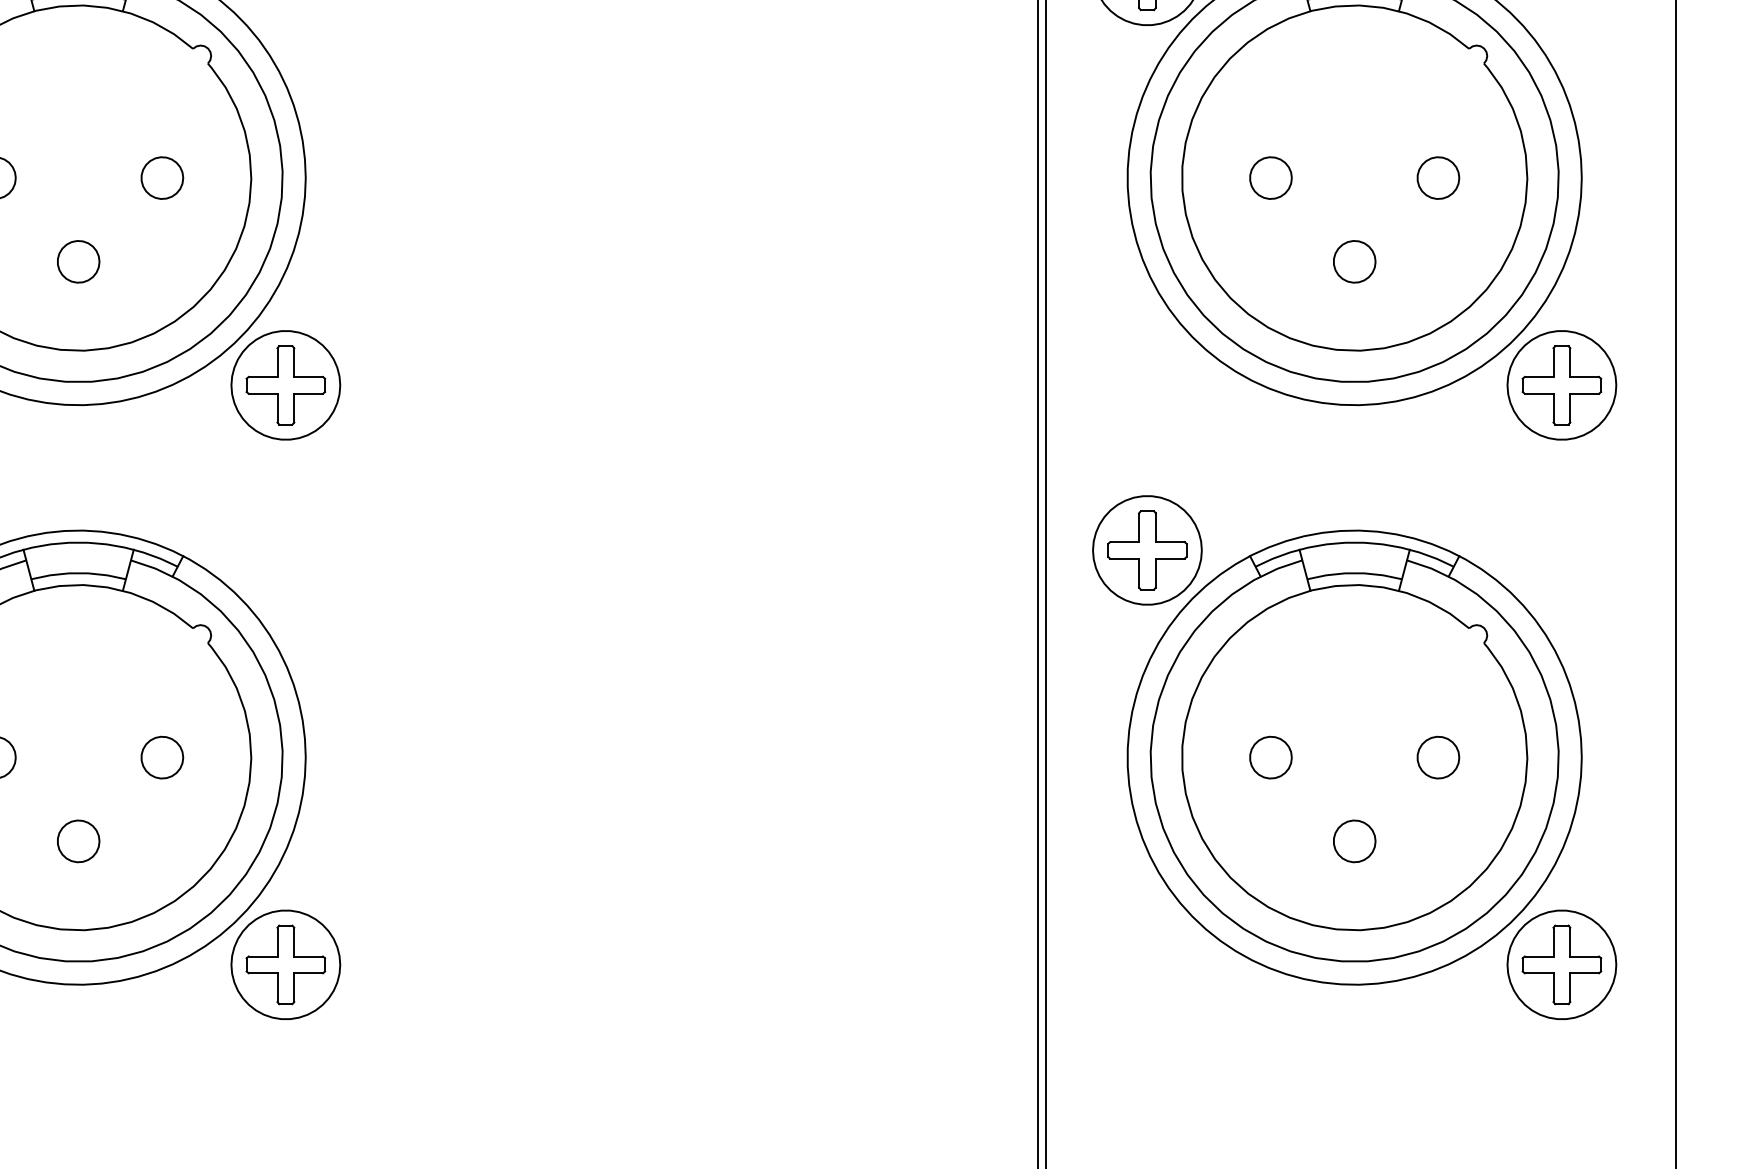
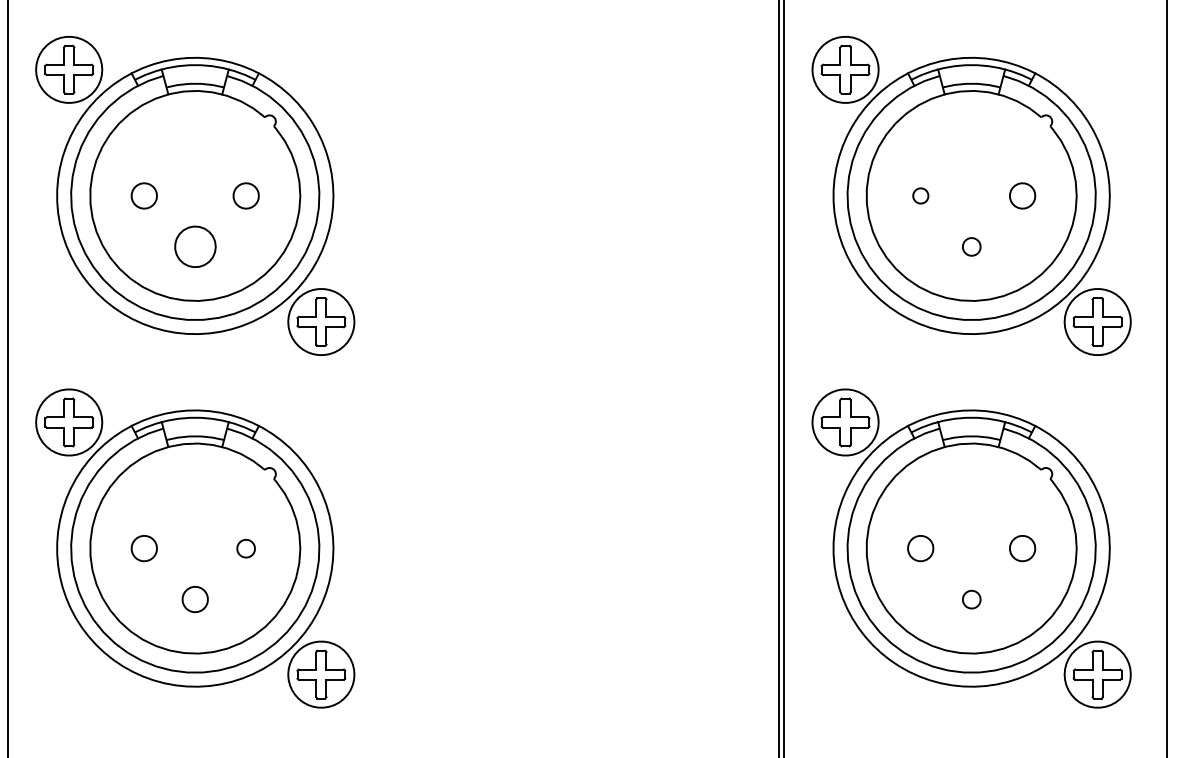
part: (1270, 177) -> (920, 195), size x0.6
part: (77, 261) -> (194, 246), size x1.6
part: (1354, 261) -> (971, 246), size x0.7
part: (161, 757) -> (245, 548), size x0.7
part: (1354, 841) -> (971, 599), size x0.7

